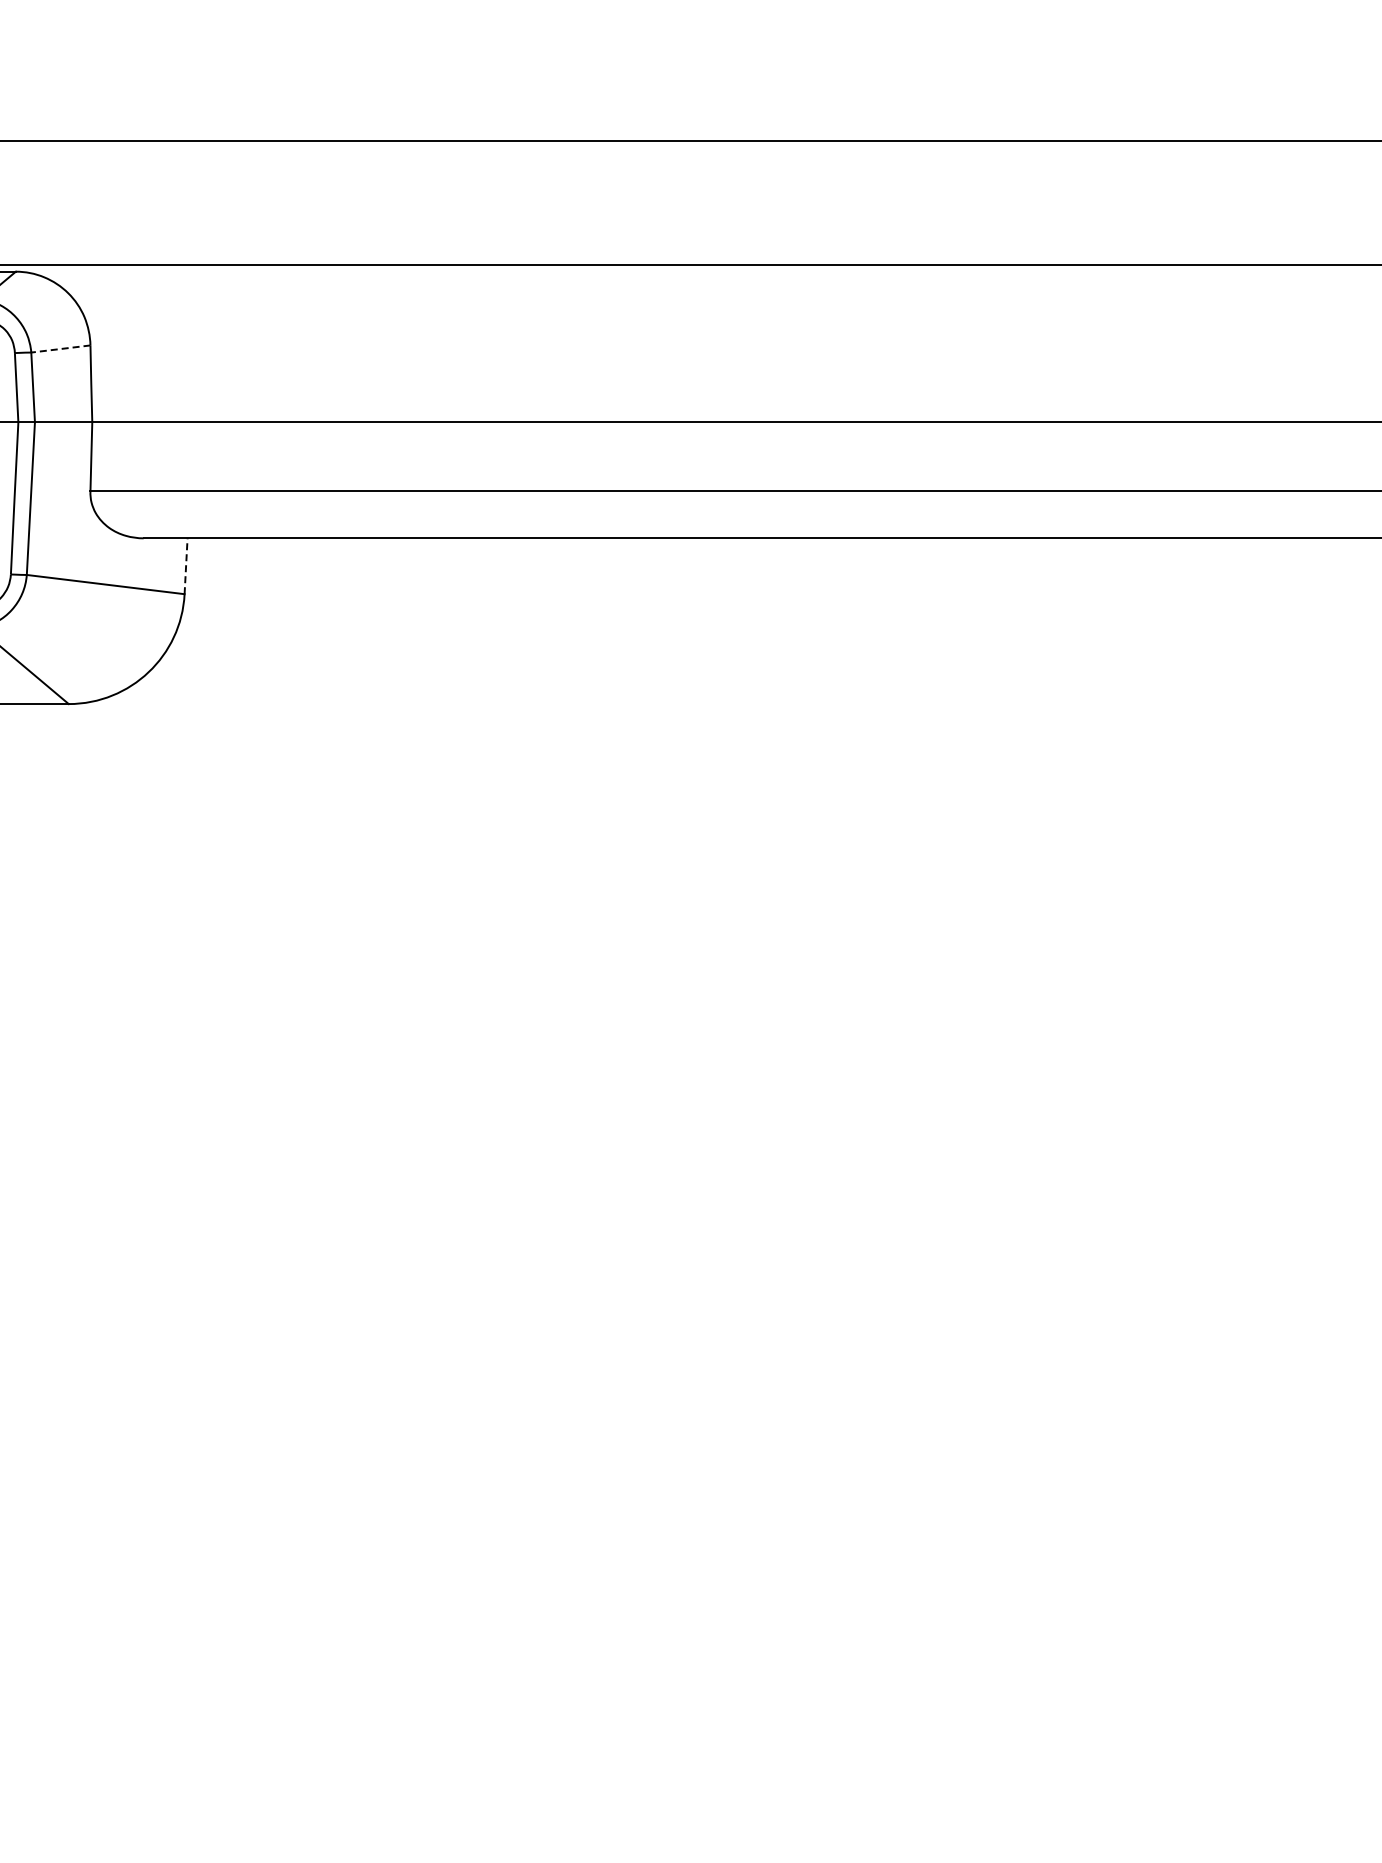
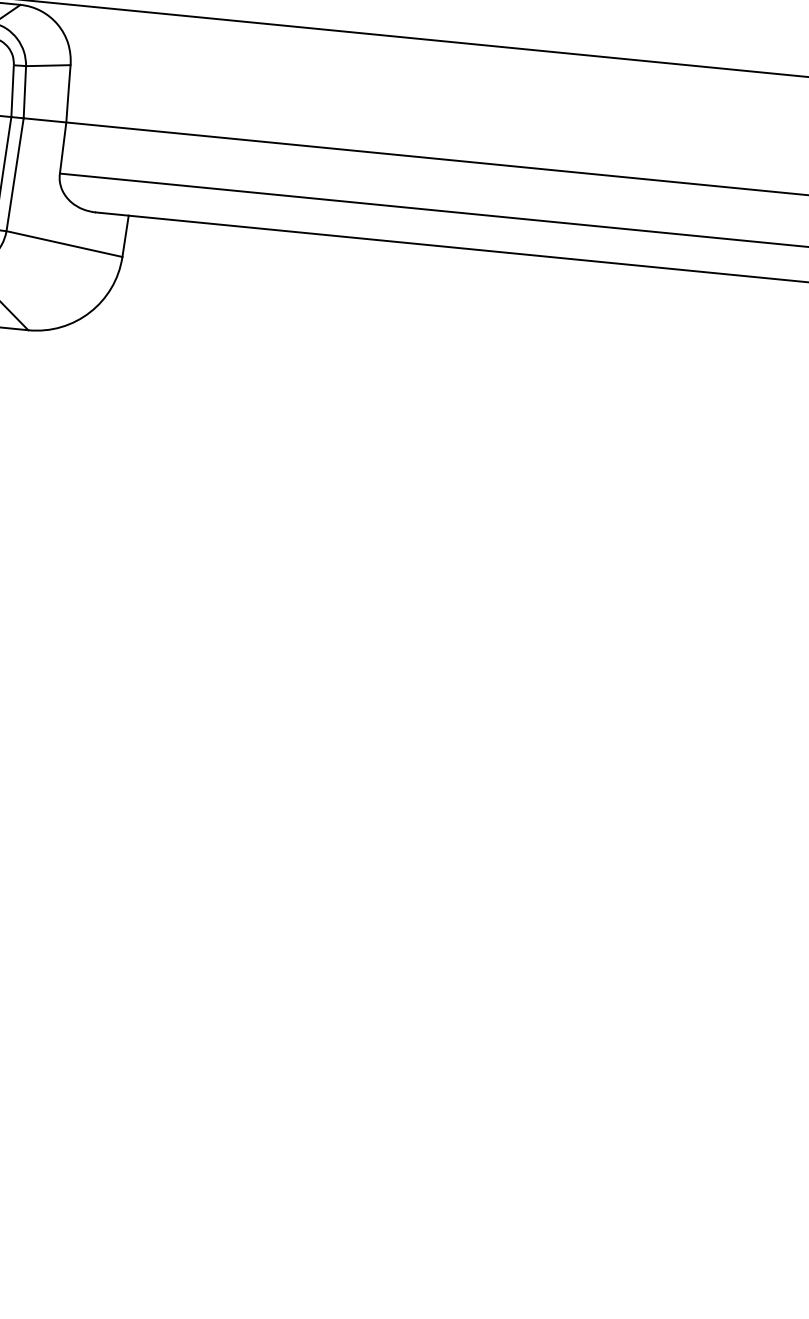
line: (60, 349) -> (48, 65), dashed -> solid
line: (186, 566) -> (125, 236), dashed -> solid

